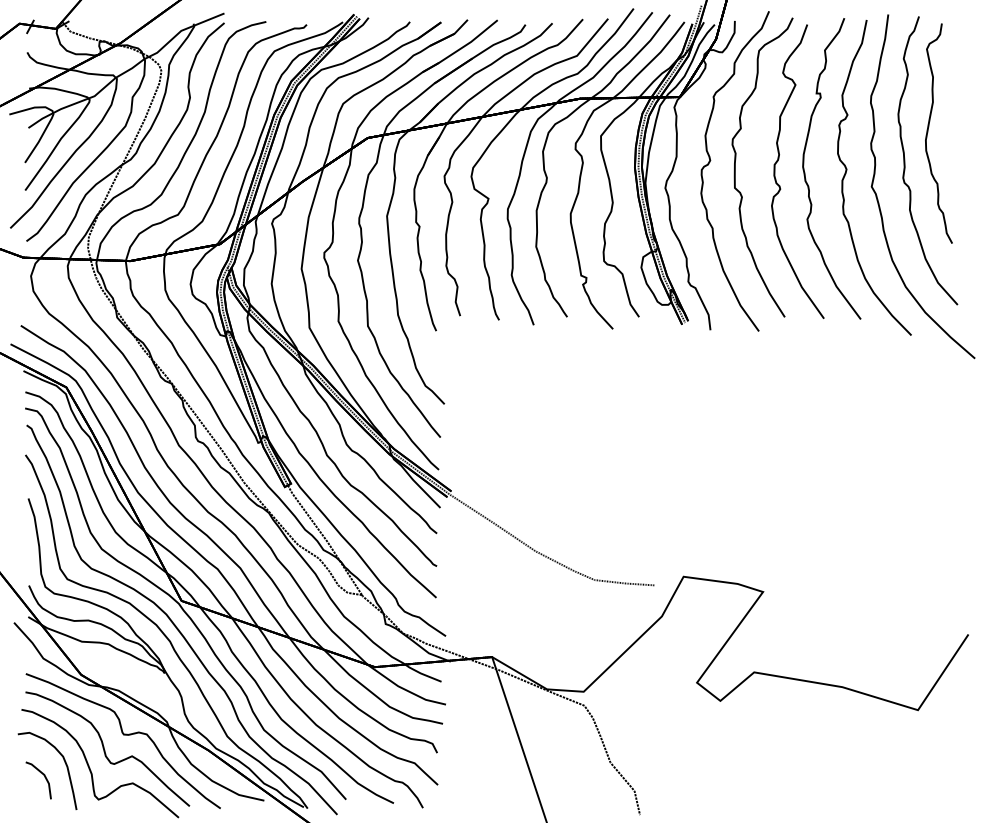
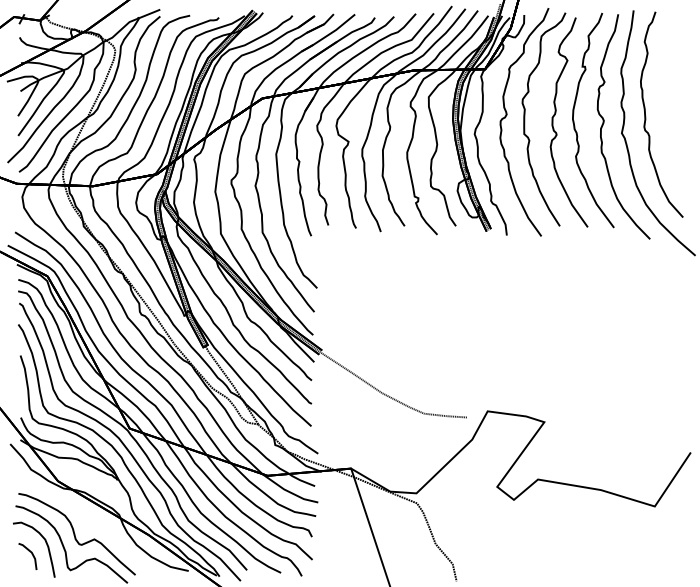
part: (928, 132) -> (662, 94), removed
curve: (123, 735) -> (88, 524), removed

